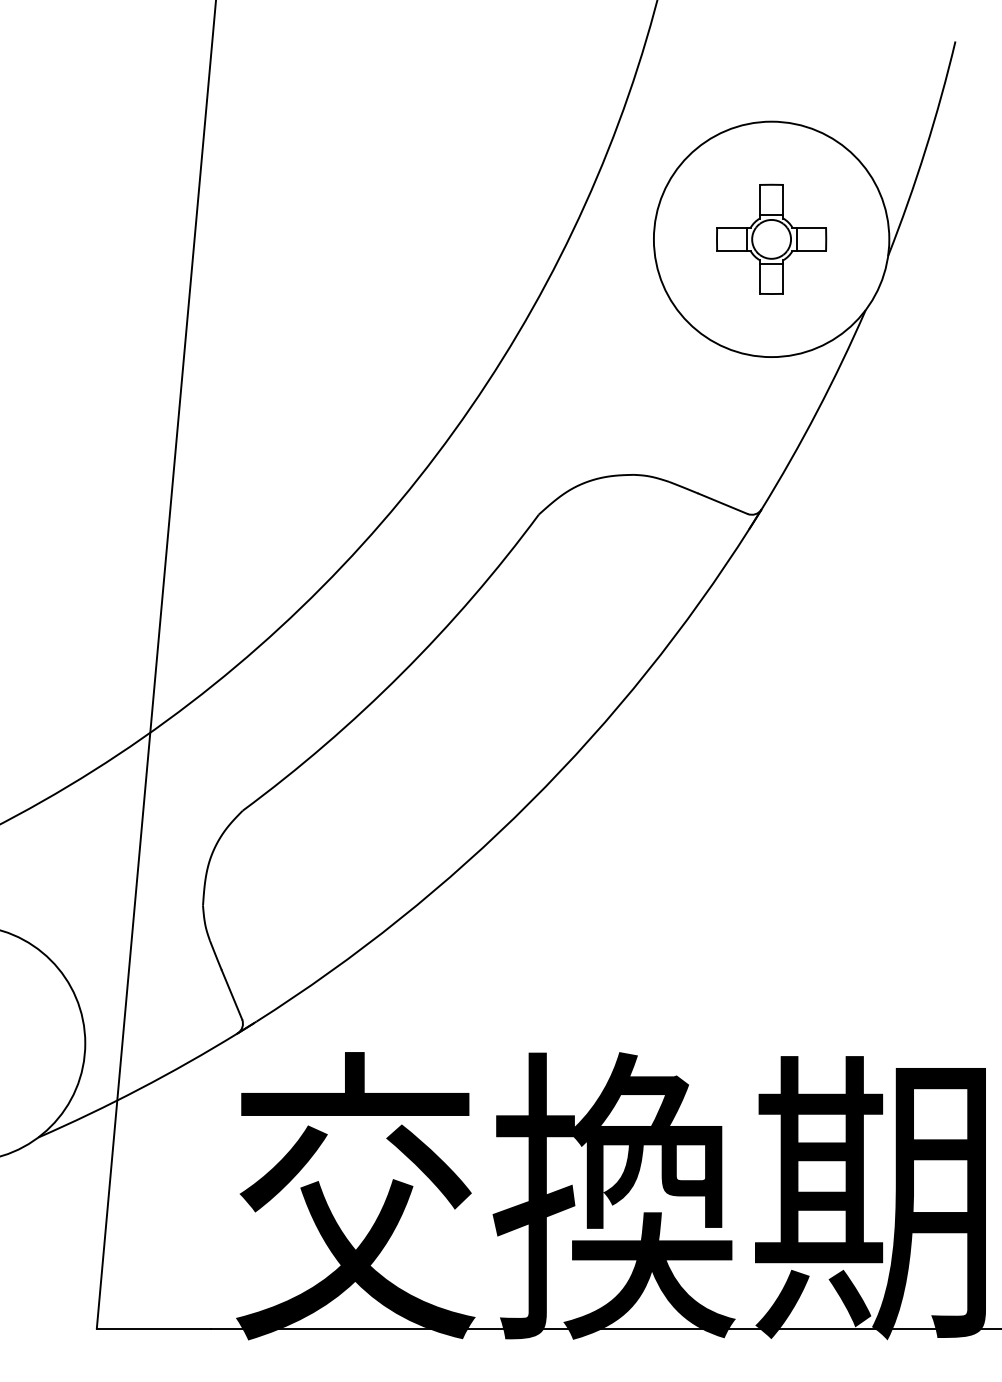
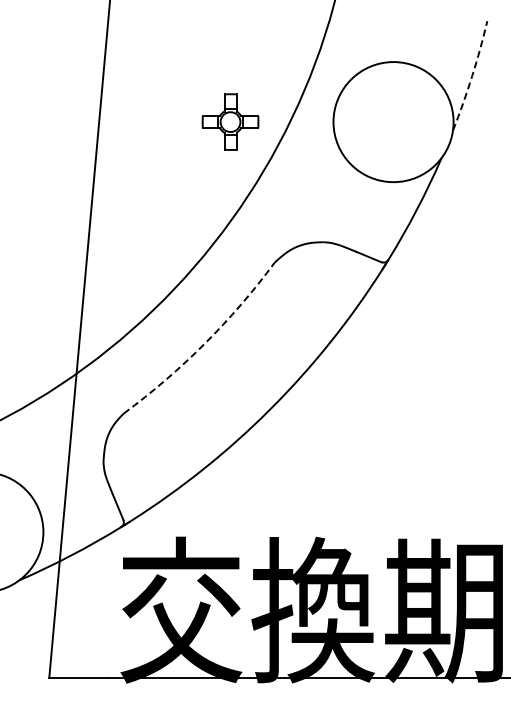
arc: (926, 149) -> (472, 76), solid -> dashed
part: (771, 238) -> (230, 121), moved
arc: (401, 673) -> (204, 343), solid -> dashed

